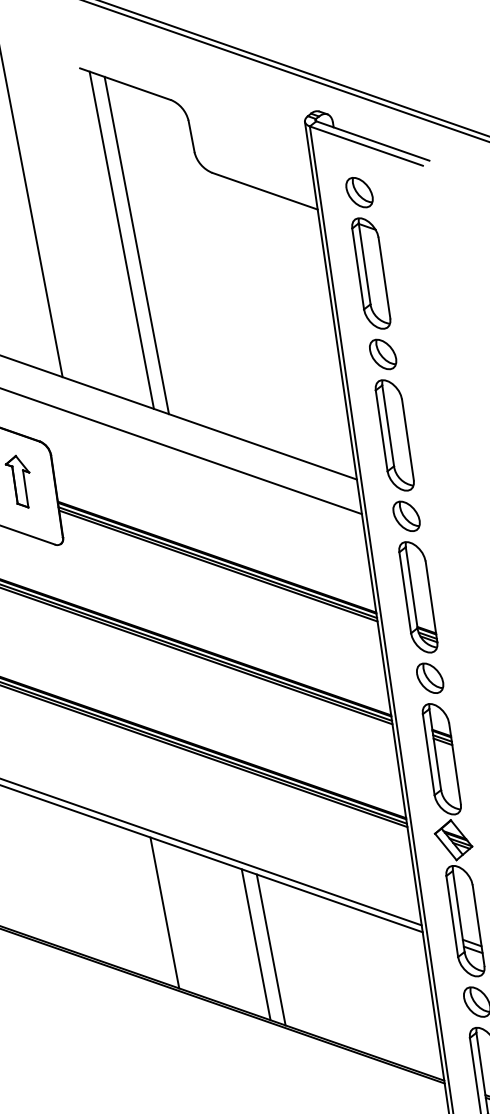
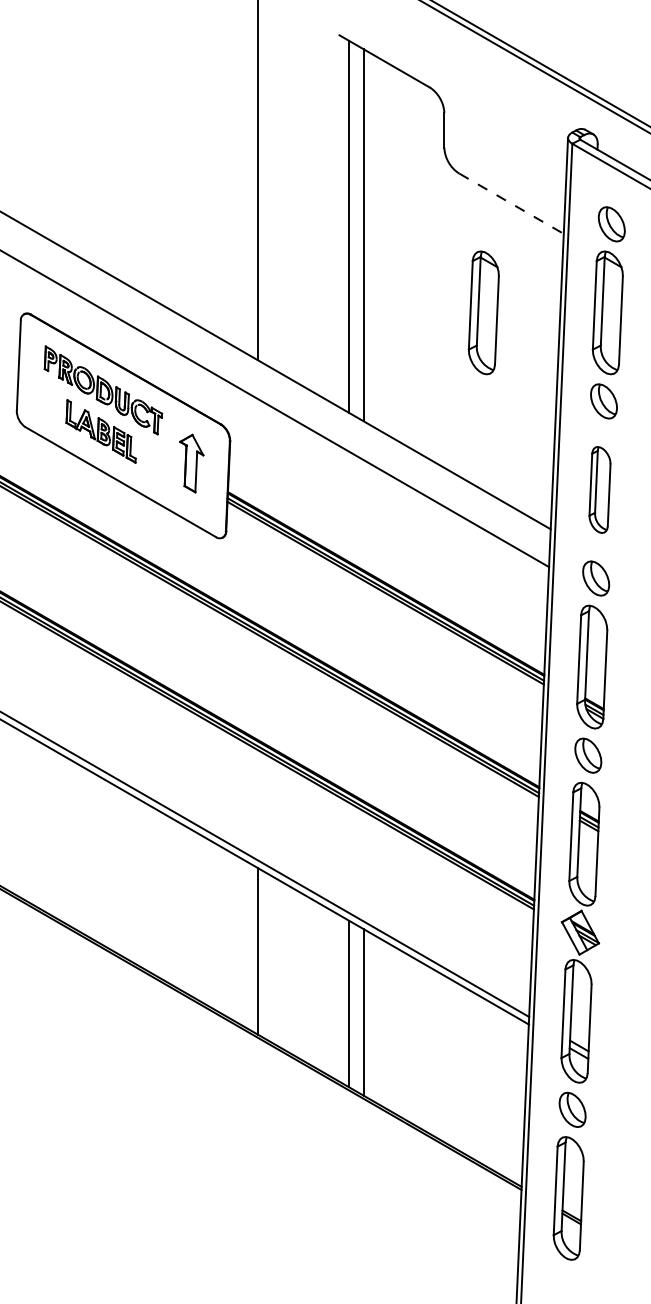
line: (266, 191) -> (512, 204), solid -> dashed
part: (258, 294) -> (483, 312), added
part: (394, 435) -> (599, 489), size x0.7

